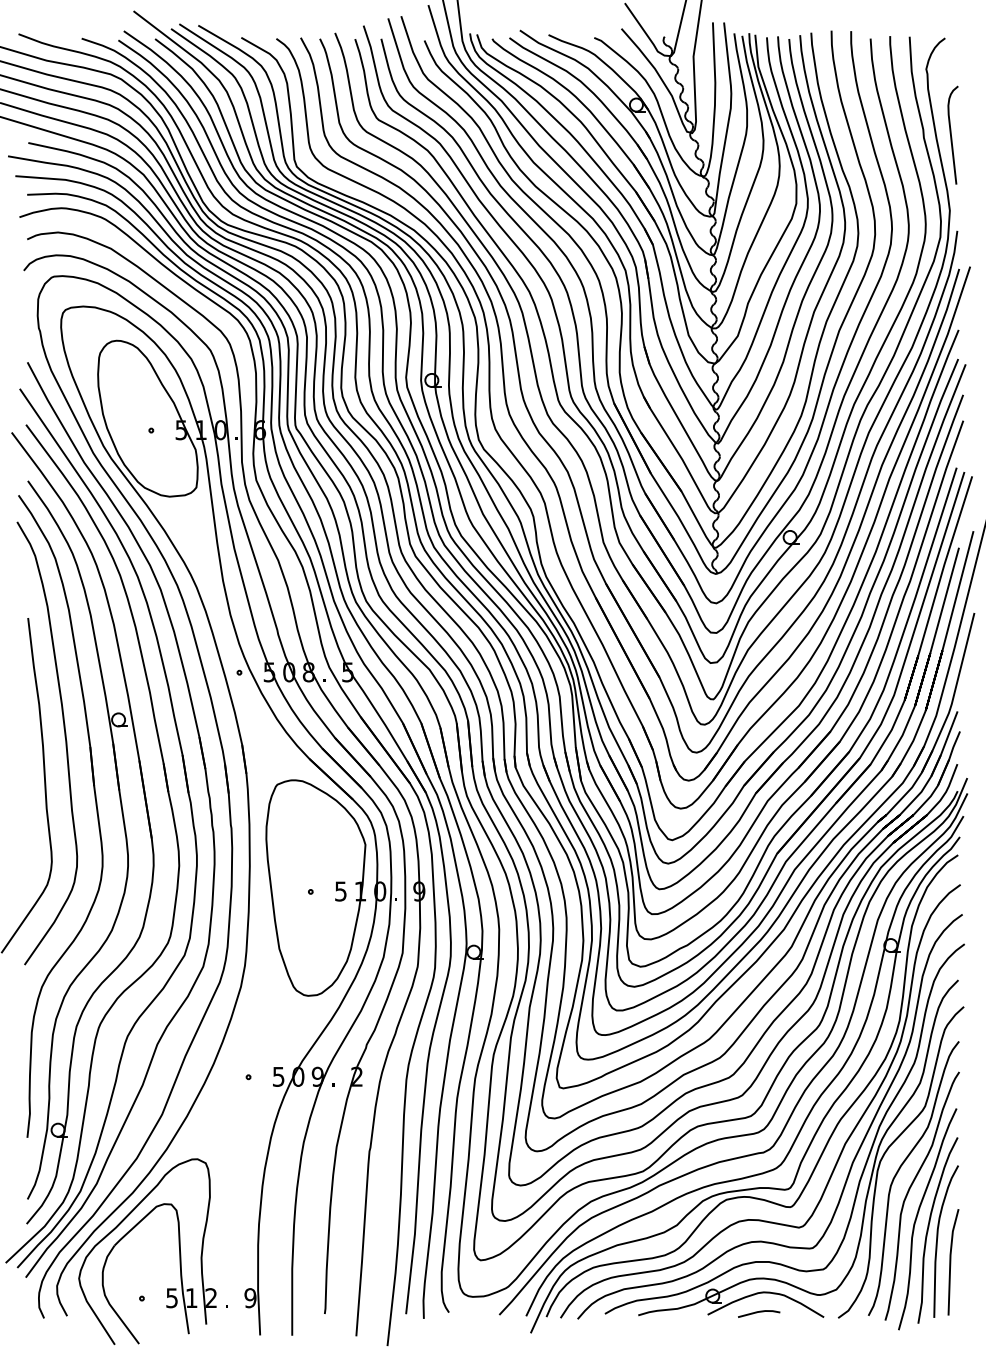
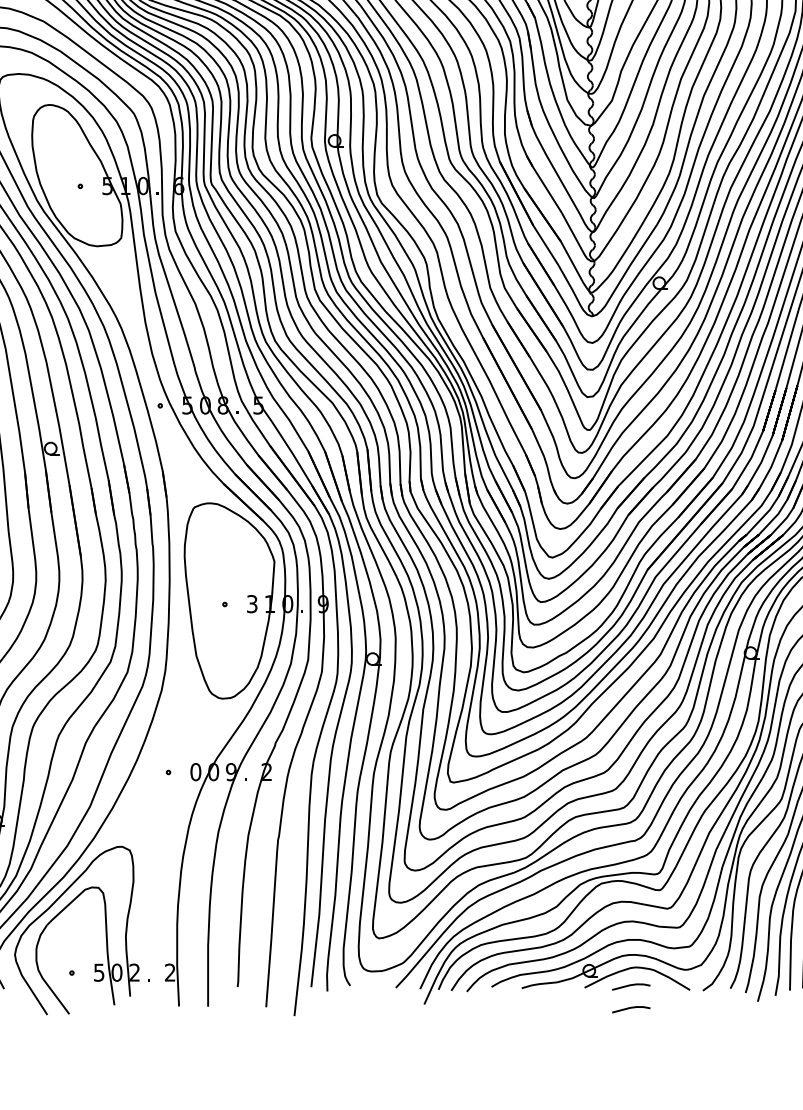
text: (340, 890) -> (251, 603), 5 -> 3
text: (278, 1076) -> (195, 771), 5 -> 0
text: (191, 1298) -> (116, 972), 1 -> 0
text: (250, 1298) -> (170, 972), 9 -> 2
line: (759, 1337) -> (631, 1008), added

